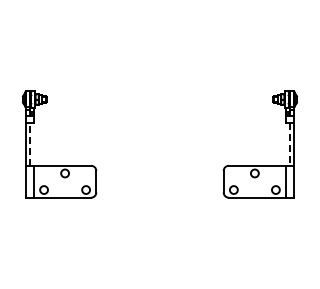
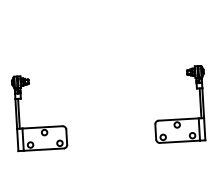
line: (30, 144) -> (19, 113), dashed -> solid
line: (289, 144) -> (200, 103), dashed -> solid

